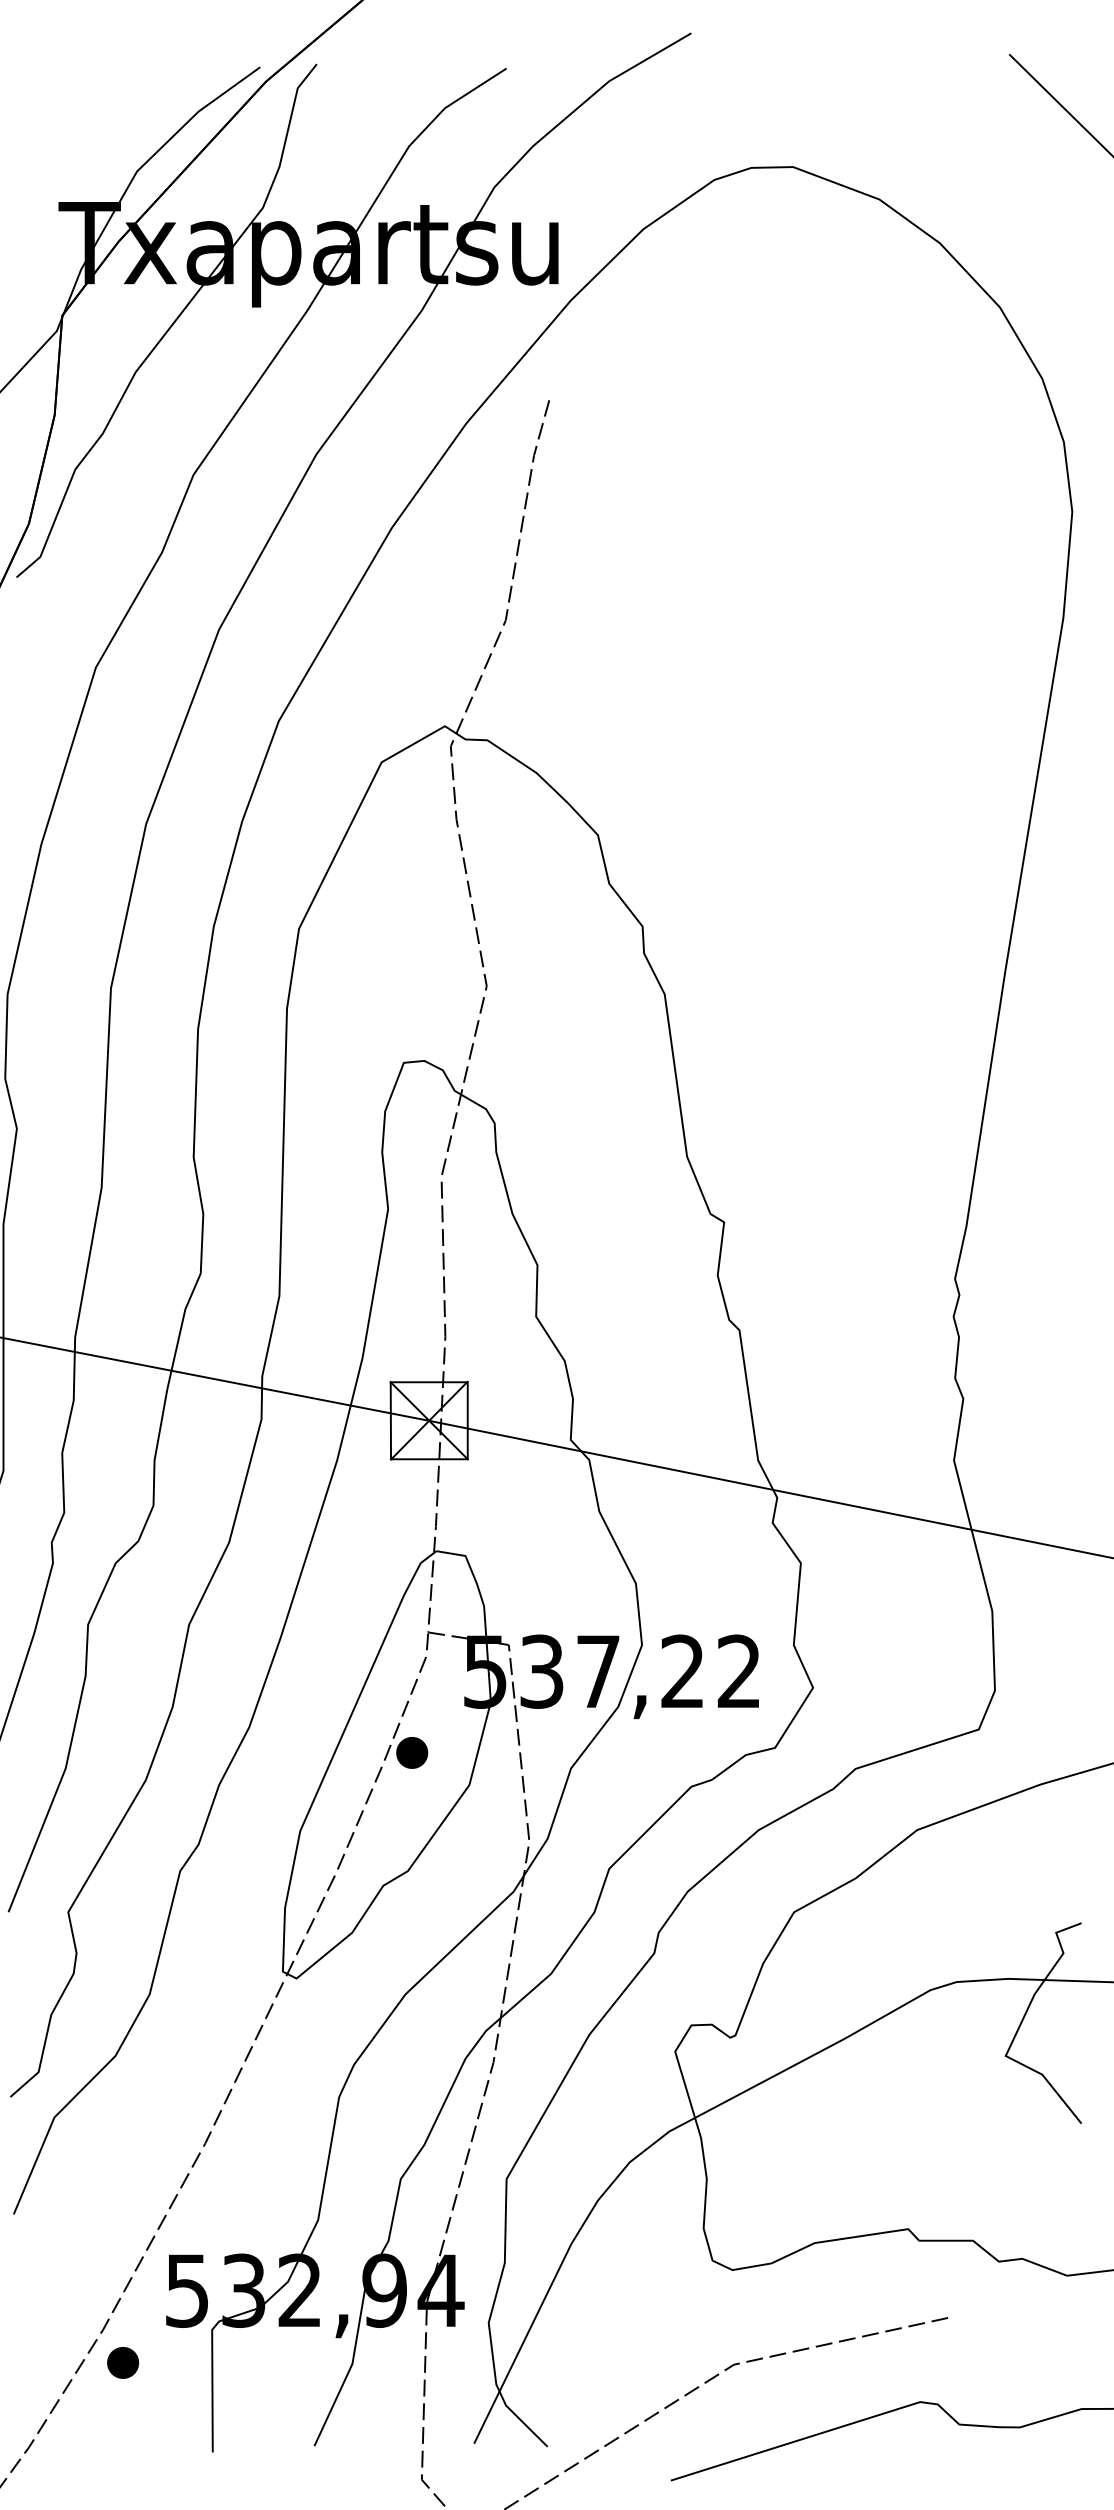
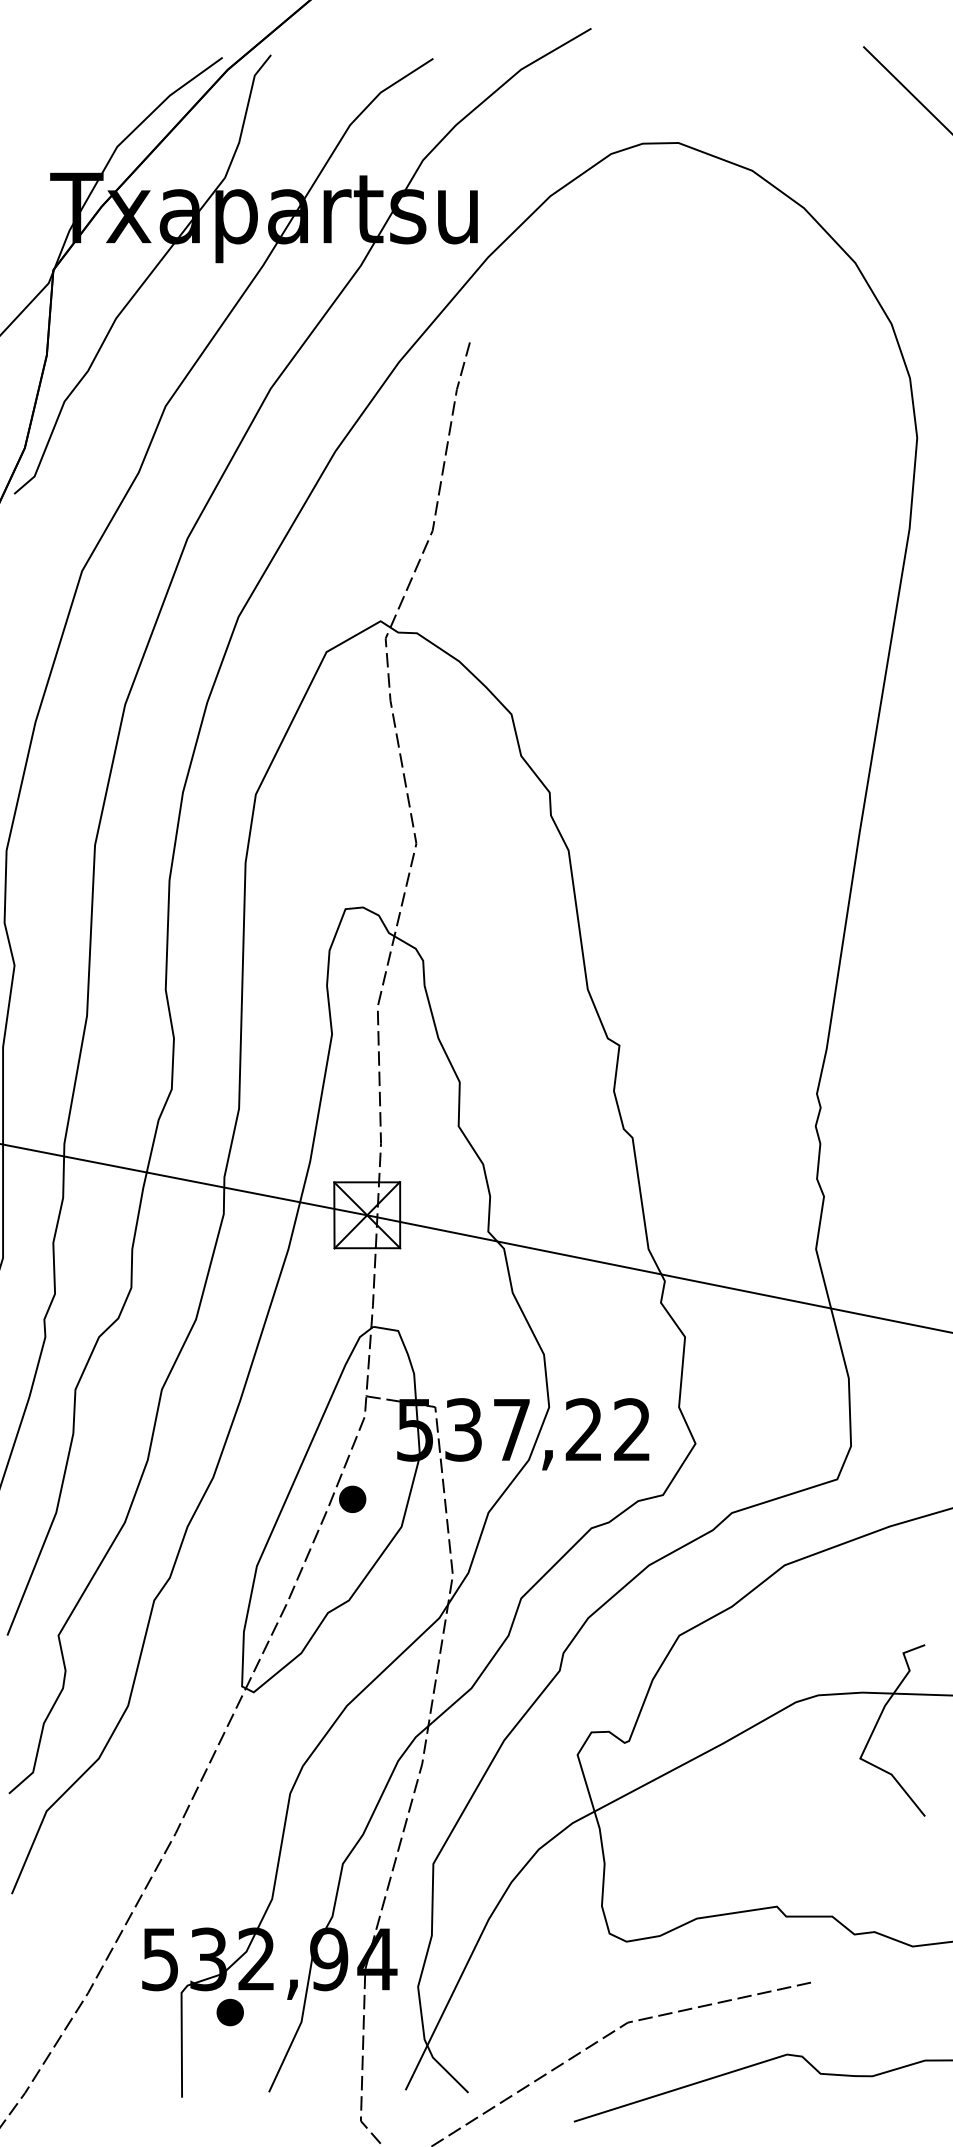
part: (123, 2362) -> (230, 2012), moved

